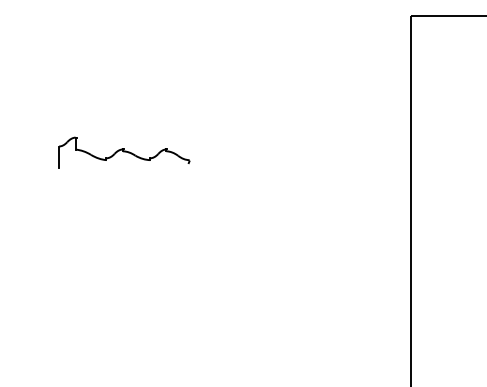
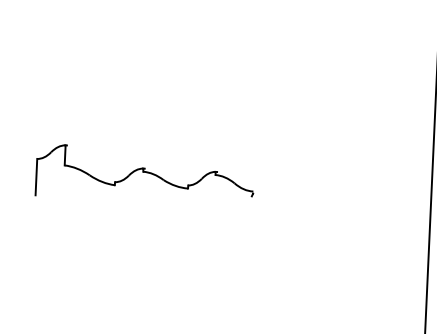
part: (124, 152) -> (145, 174), size x1.67

